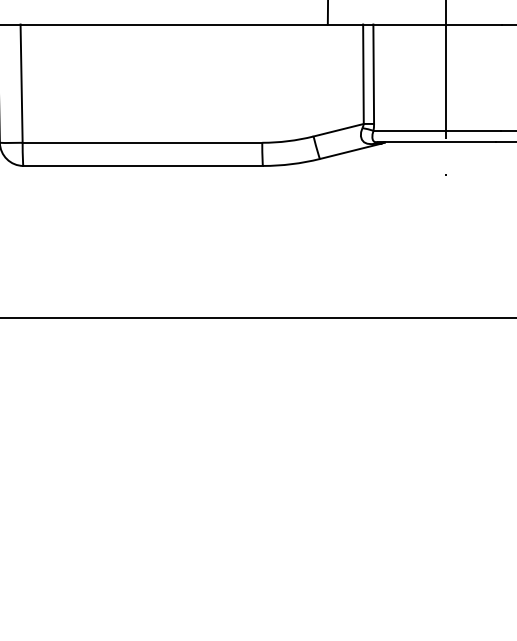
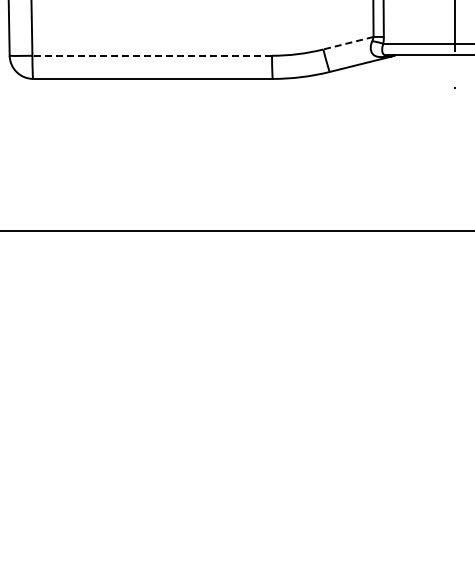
line: (338, 130) -> (348, 43), solid -> dashed
line: (142, 142) -> (152, 55), solid -> dashed

